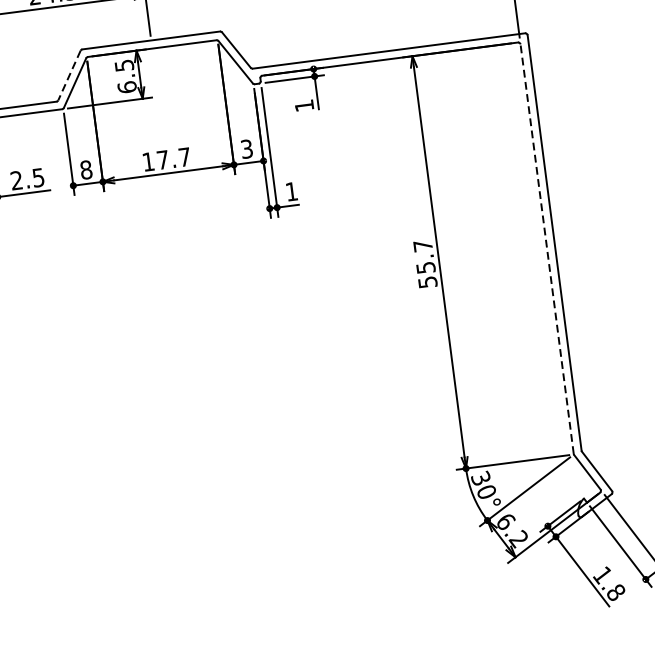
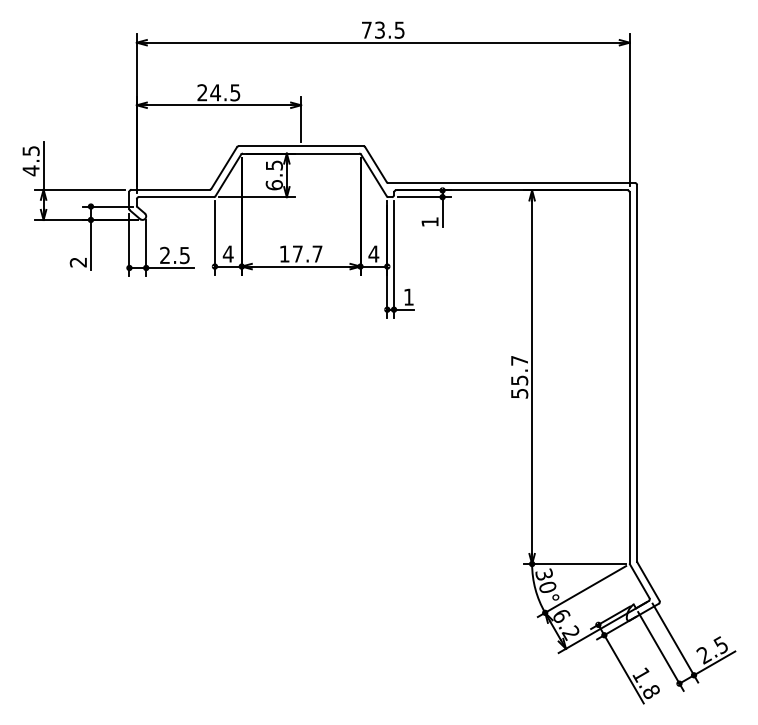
line: (68, 76) -> (223, 168), dashed -> solid
text: (246, 148) -> (373, 253), 3 -> 4
text: (85, 169) -> (227, 253), 8 -> 4
line: (546, 248) -> (629, 377), dashed -> solid

